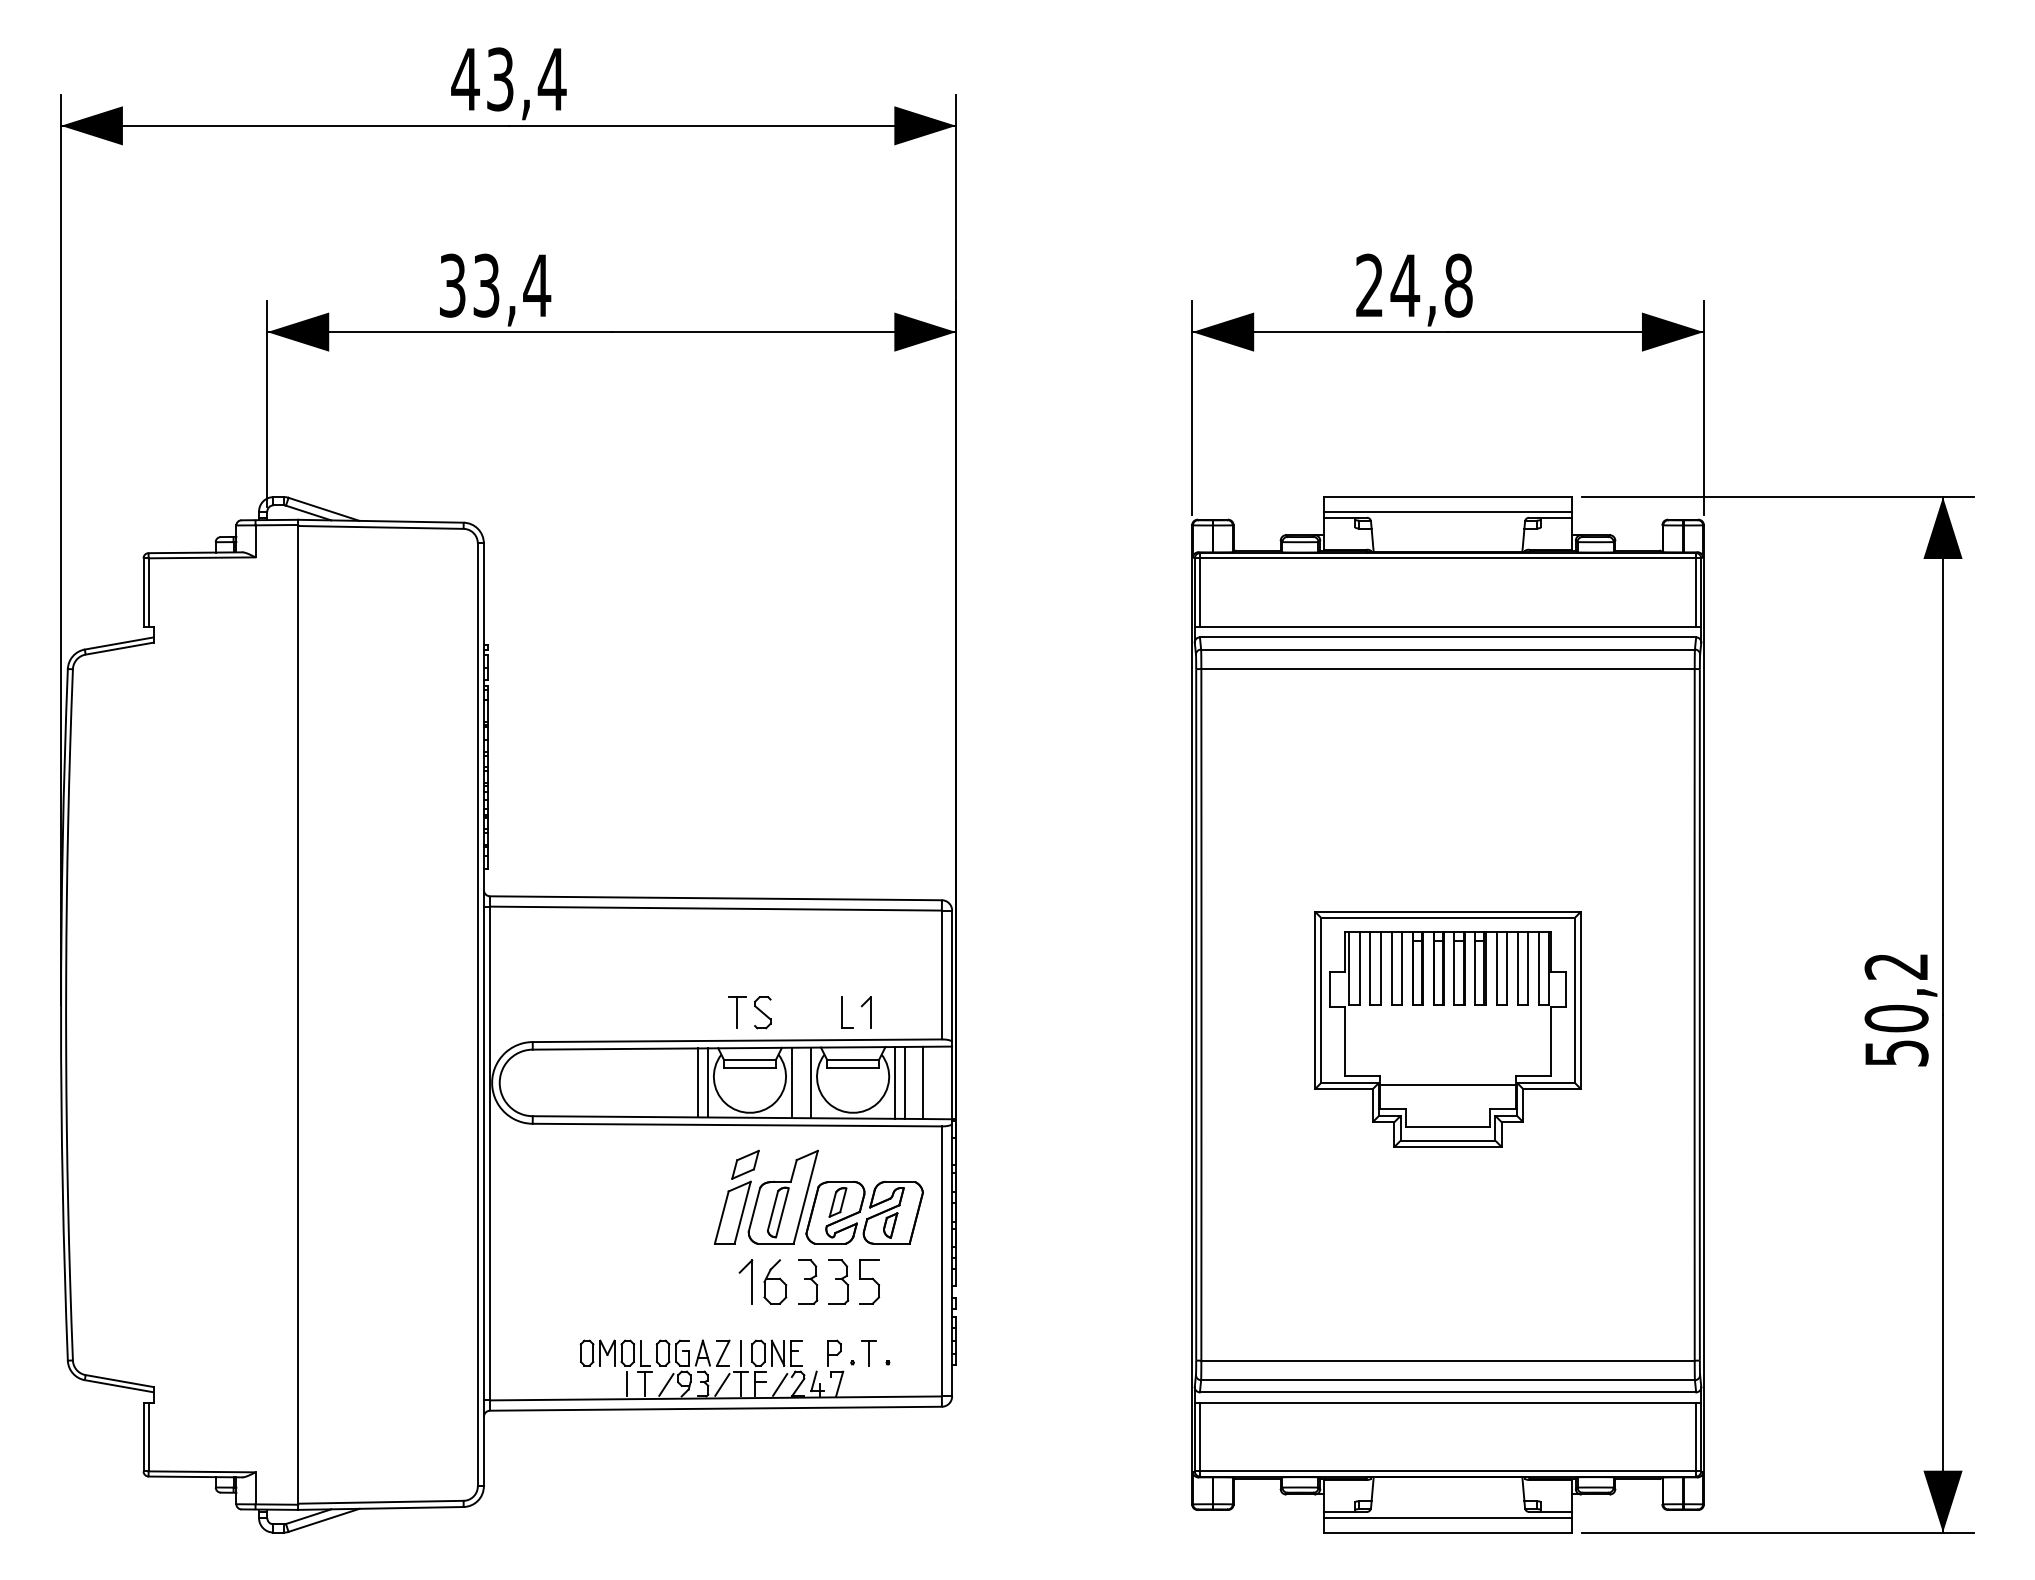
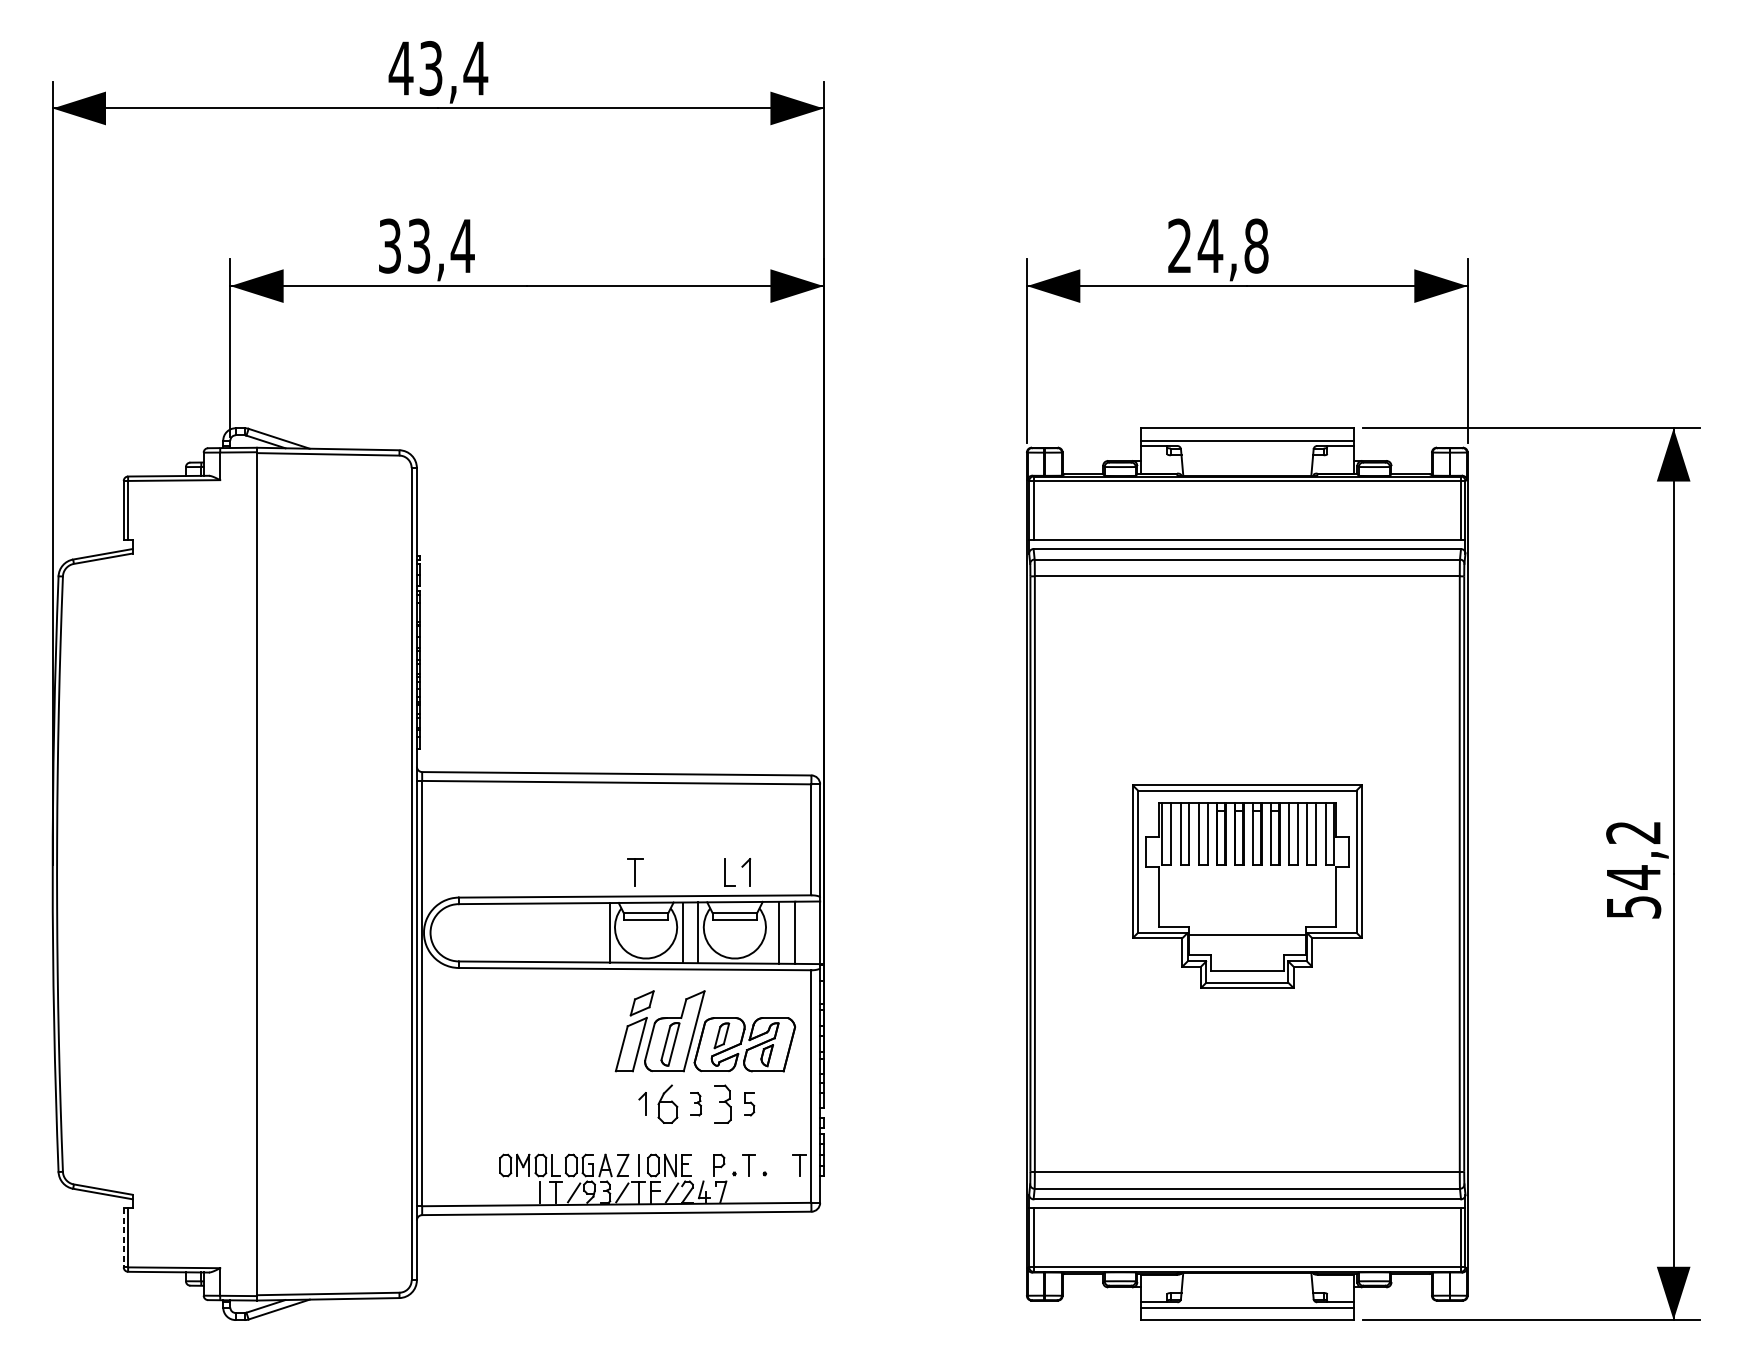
part: (762, 1012) -> (656, 872), removed
text: (1896, 1018) -> (1633, 877), 50,2 -> 54,2
line: (698, 1082) -> (601, 932), removed
line: (895, 1082) -> (771, 932), removed
part: (745, 1281) -> (642, 1103), size x0.6
part: (808, 1281) -> (696, 1103), size x0.6
part: (869, 1281) -> (749, 1103), size x0.6
part: (927, 1353) -> (798, 1165), added
line: (143, 1437) -> (123, 1238), solid -> dashed

